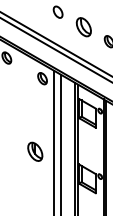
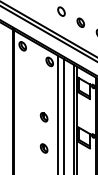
part: (83, 26) -> (80, 22), size x0.62
part: (34, 152) -> (43, 117), size x0.62
part: (34, 193) -> (43, 148), added

